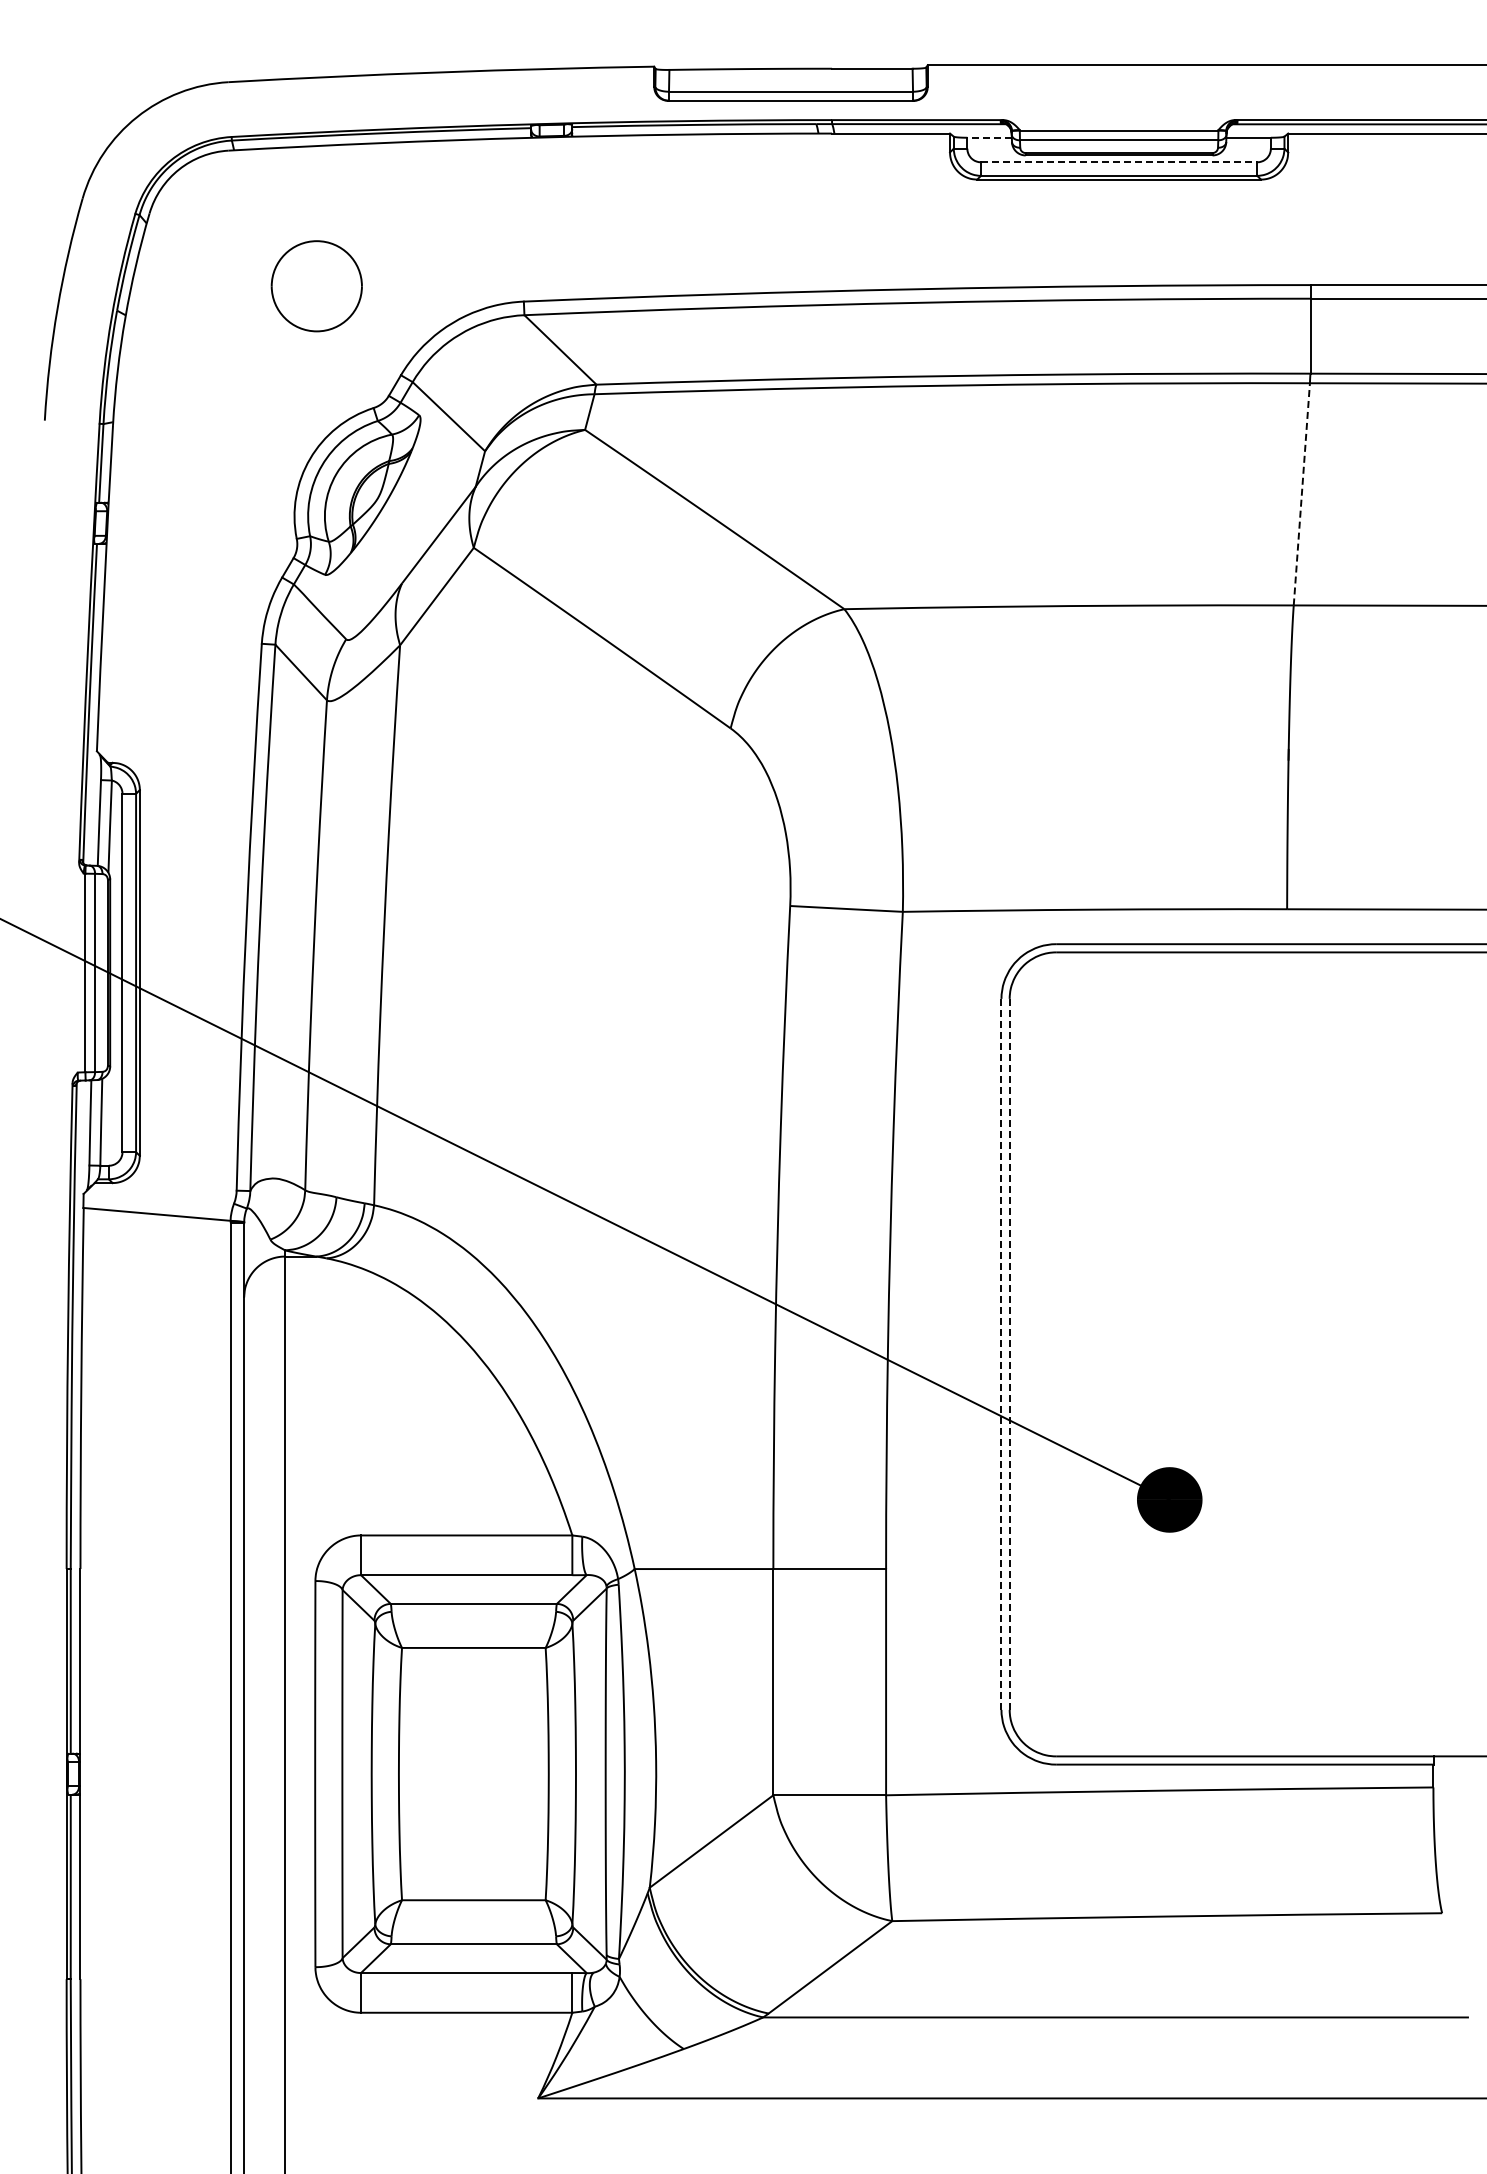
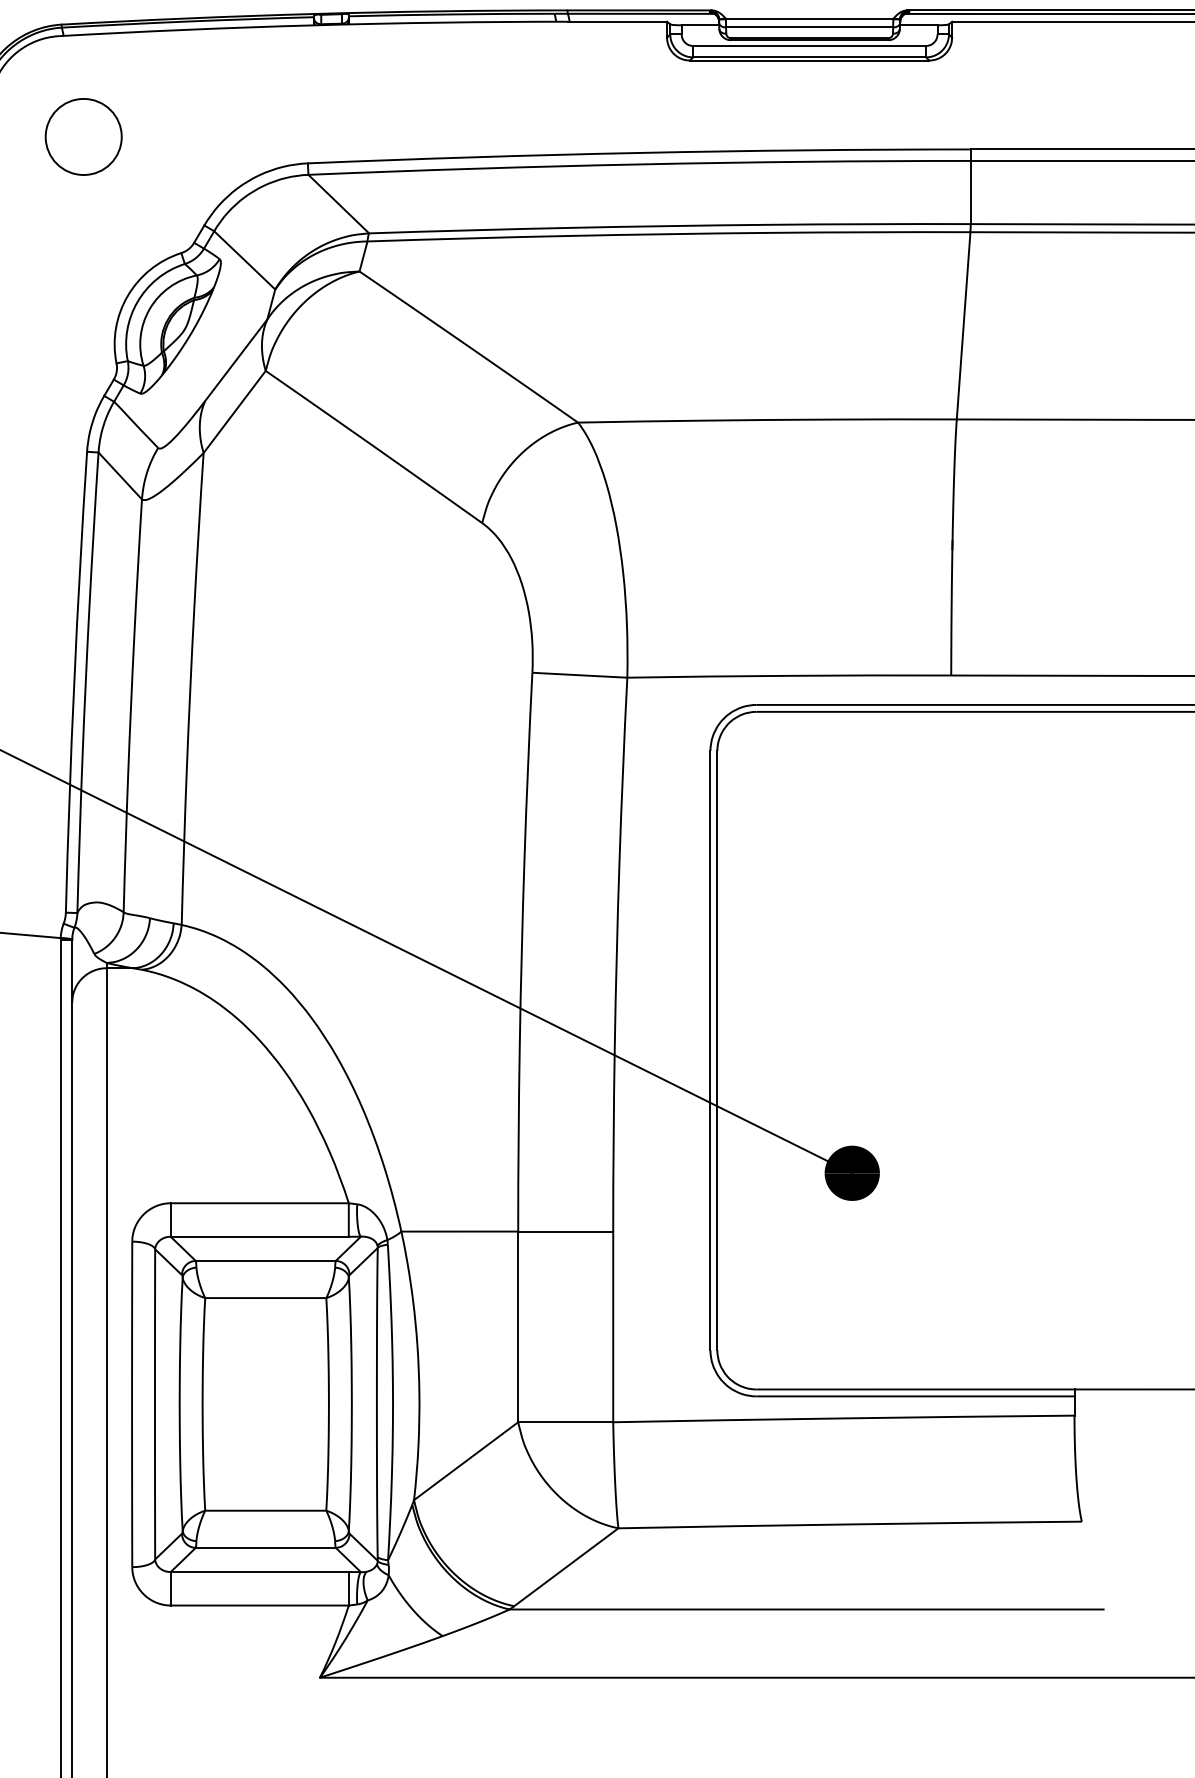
line: (989, 137) -> (700, 25), dashed -> solid
line: (1119, 162) -> (809, 46), dashed -> solid
part: (316, 286) -> (83, 137), moved
line: (1301, 493) -> (963, 325), dashed -> solid
line: (1001, 1354) -> (710, 1050), dashed -> solid
line: (1009, 1354) -> (717, 1050), dashed -> solid

